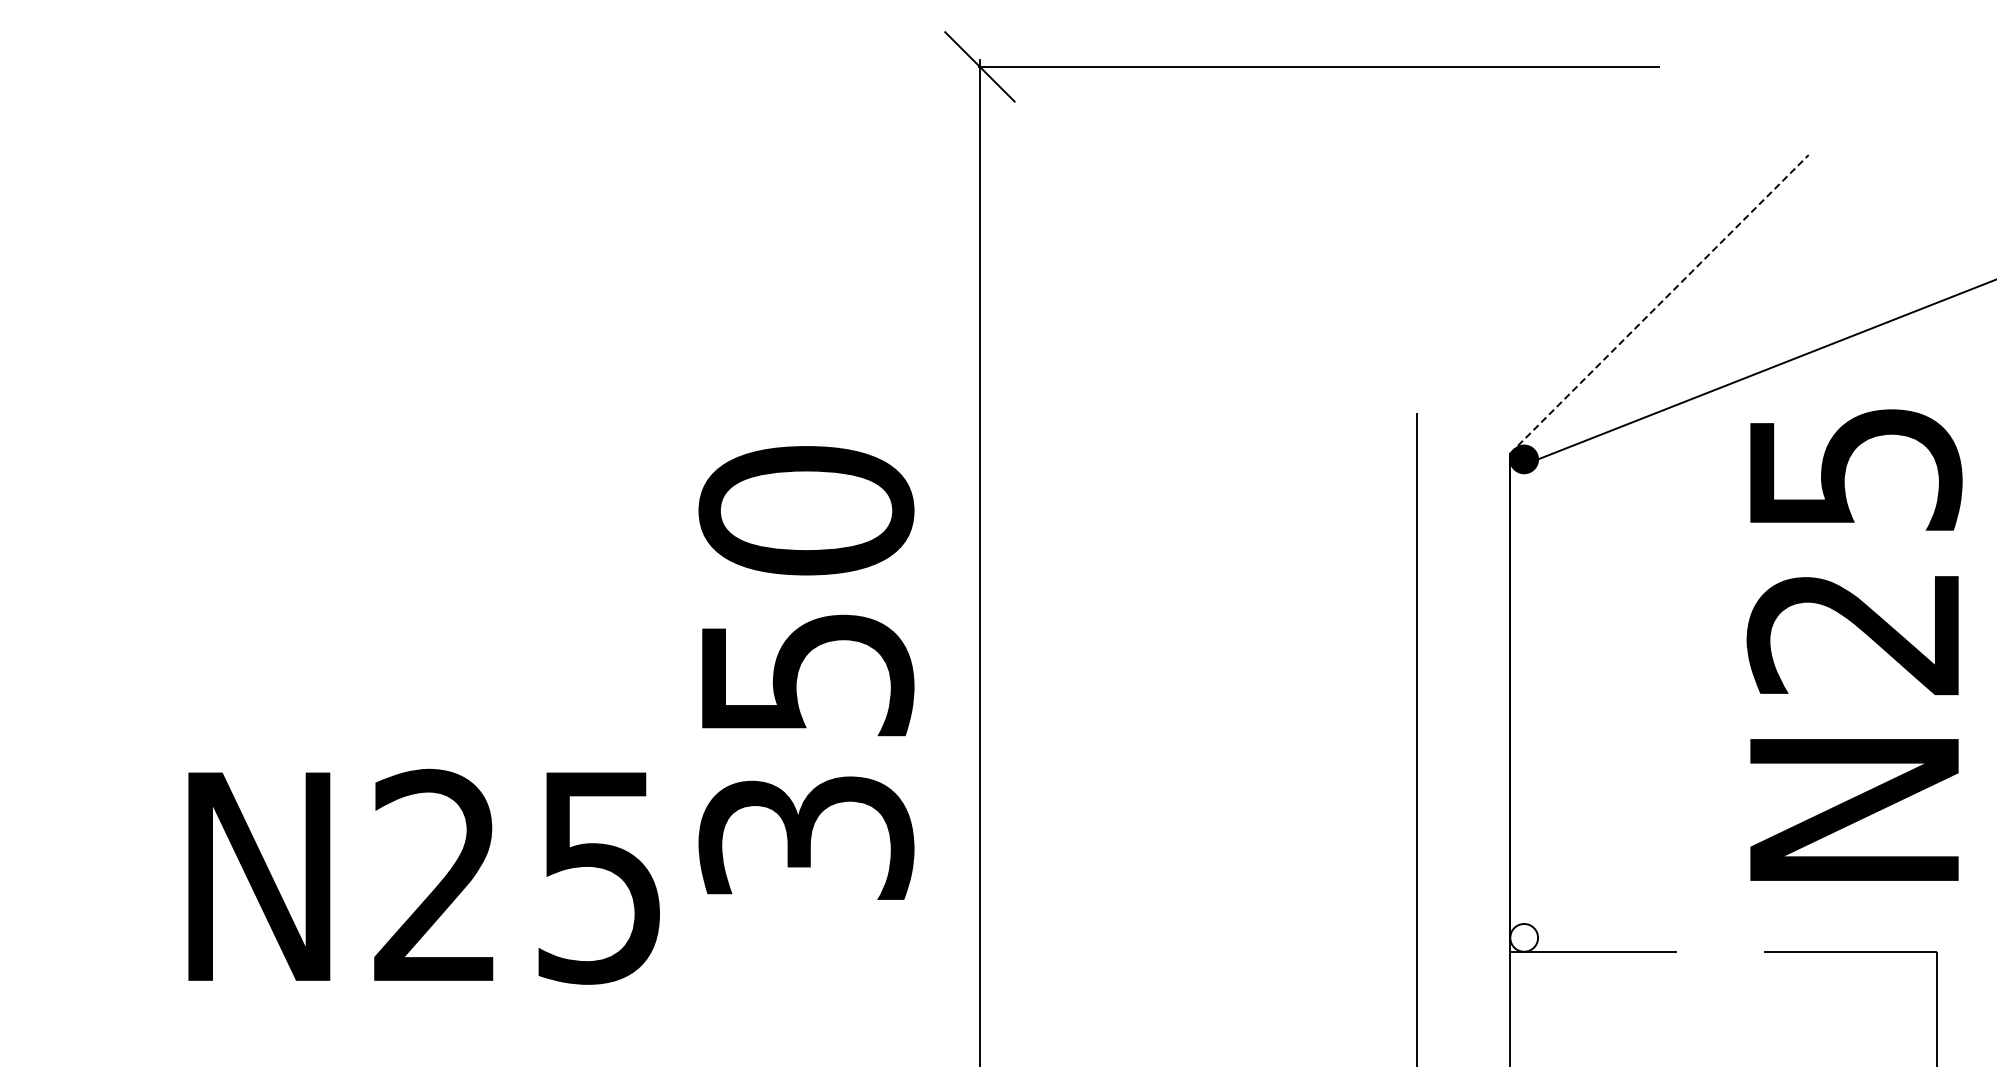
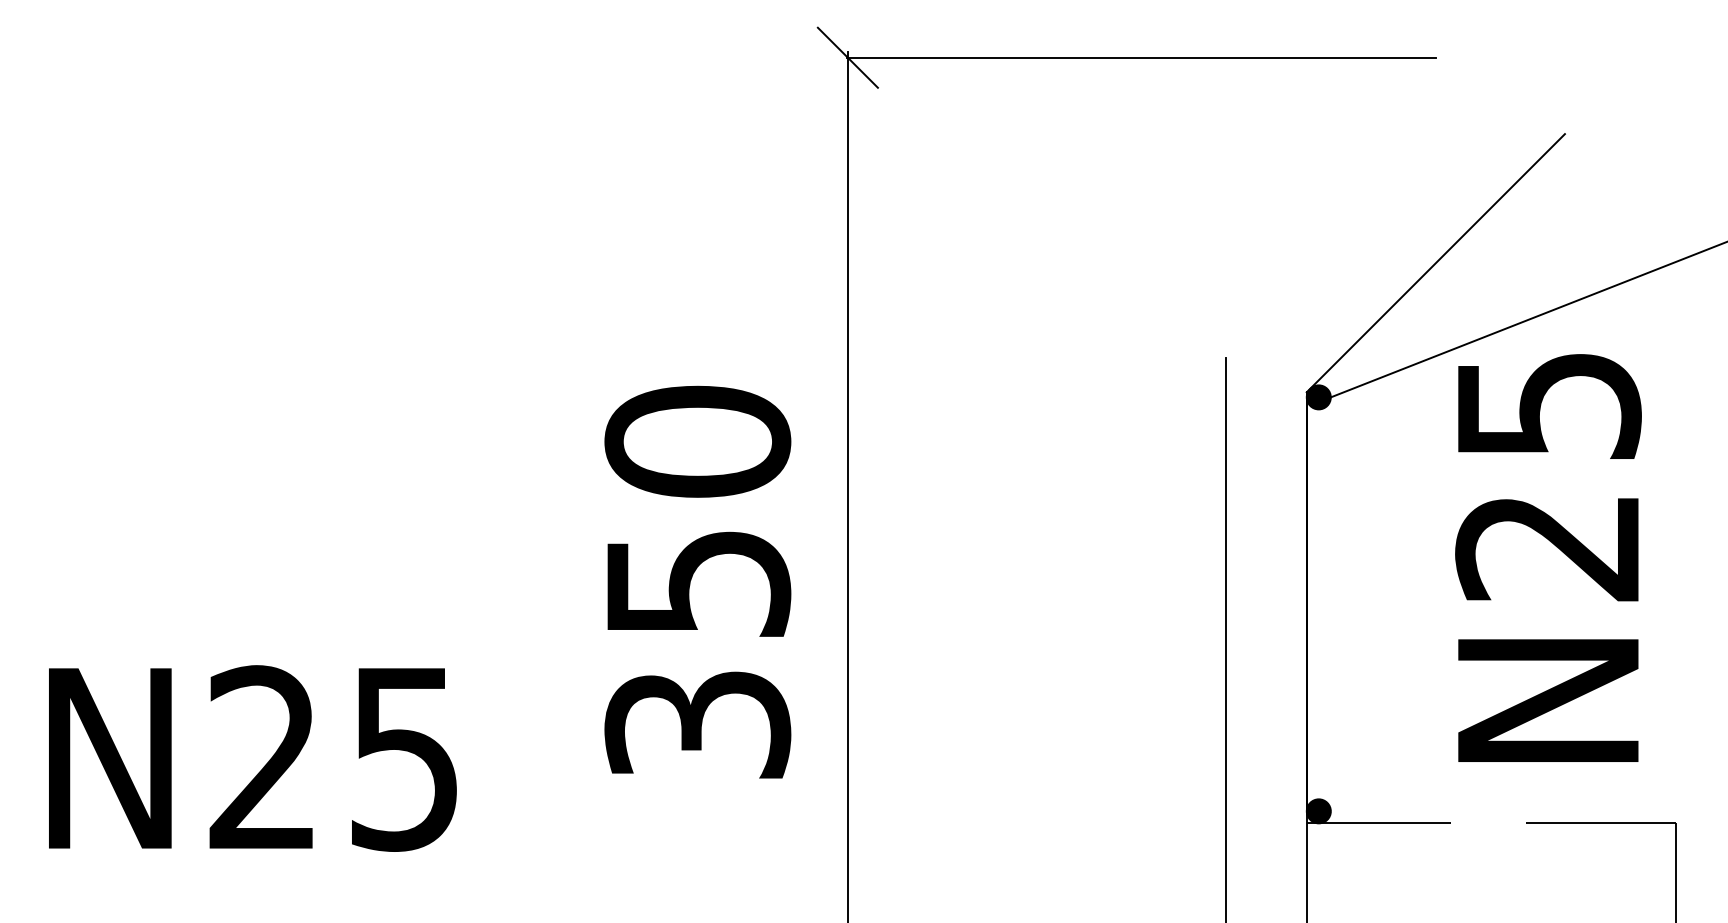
line: (1659, 303) -> (1435, 262), dashed -> solid
text: (1854, 644) -> (1548, 557), moved
text: (423, 876) -> (252, 758), moved
fill: (1524, 937) -> (1319, 811), added

